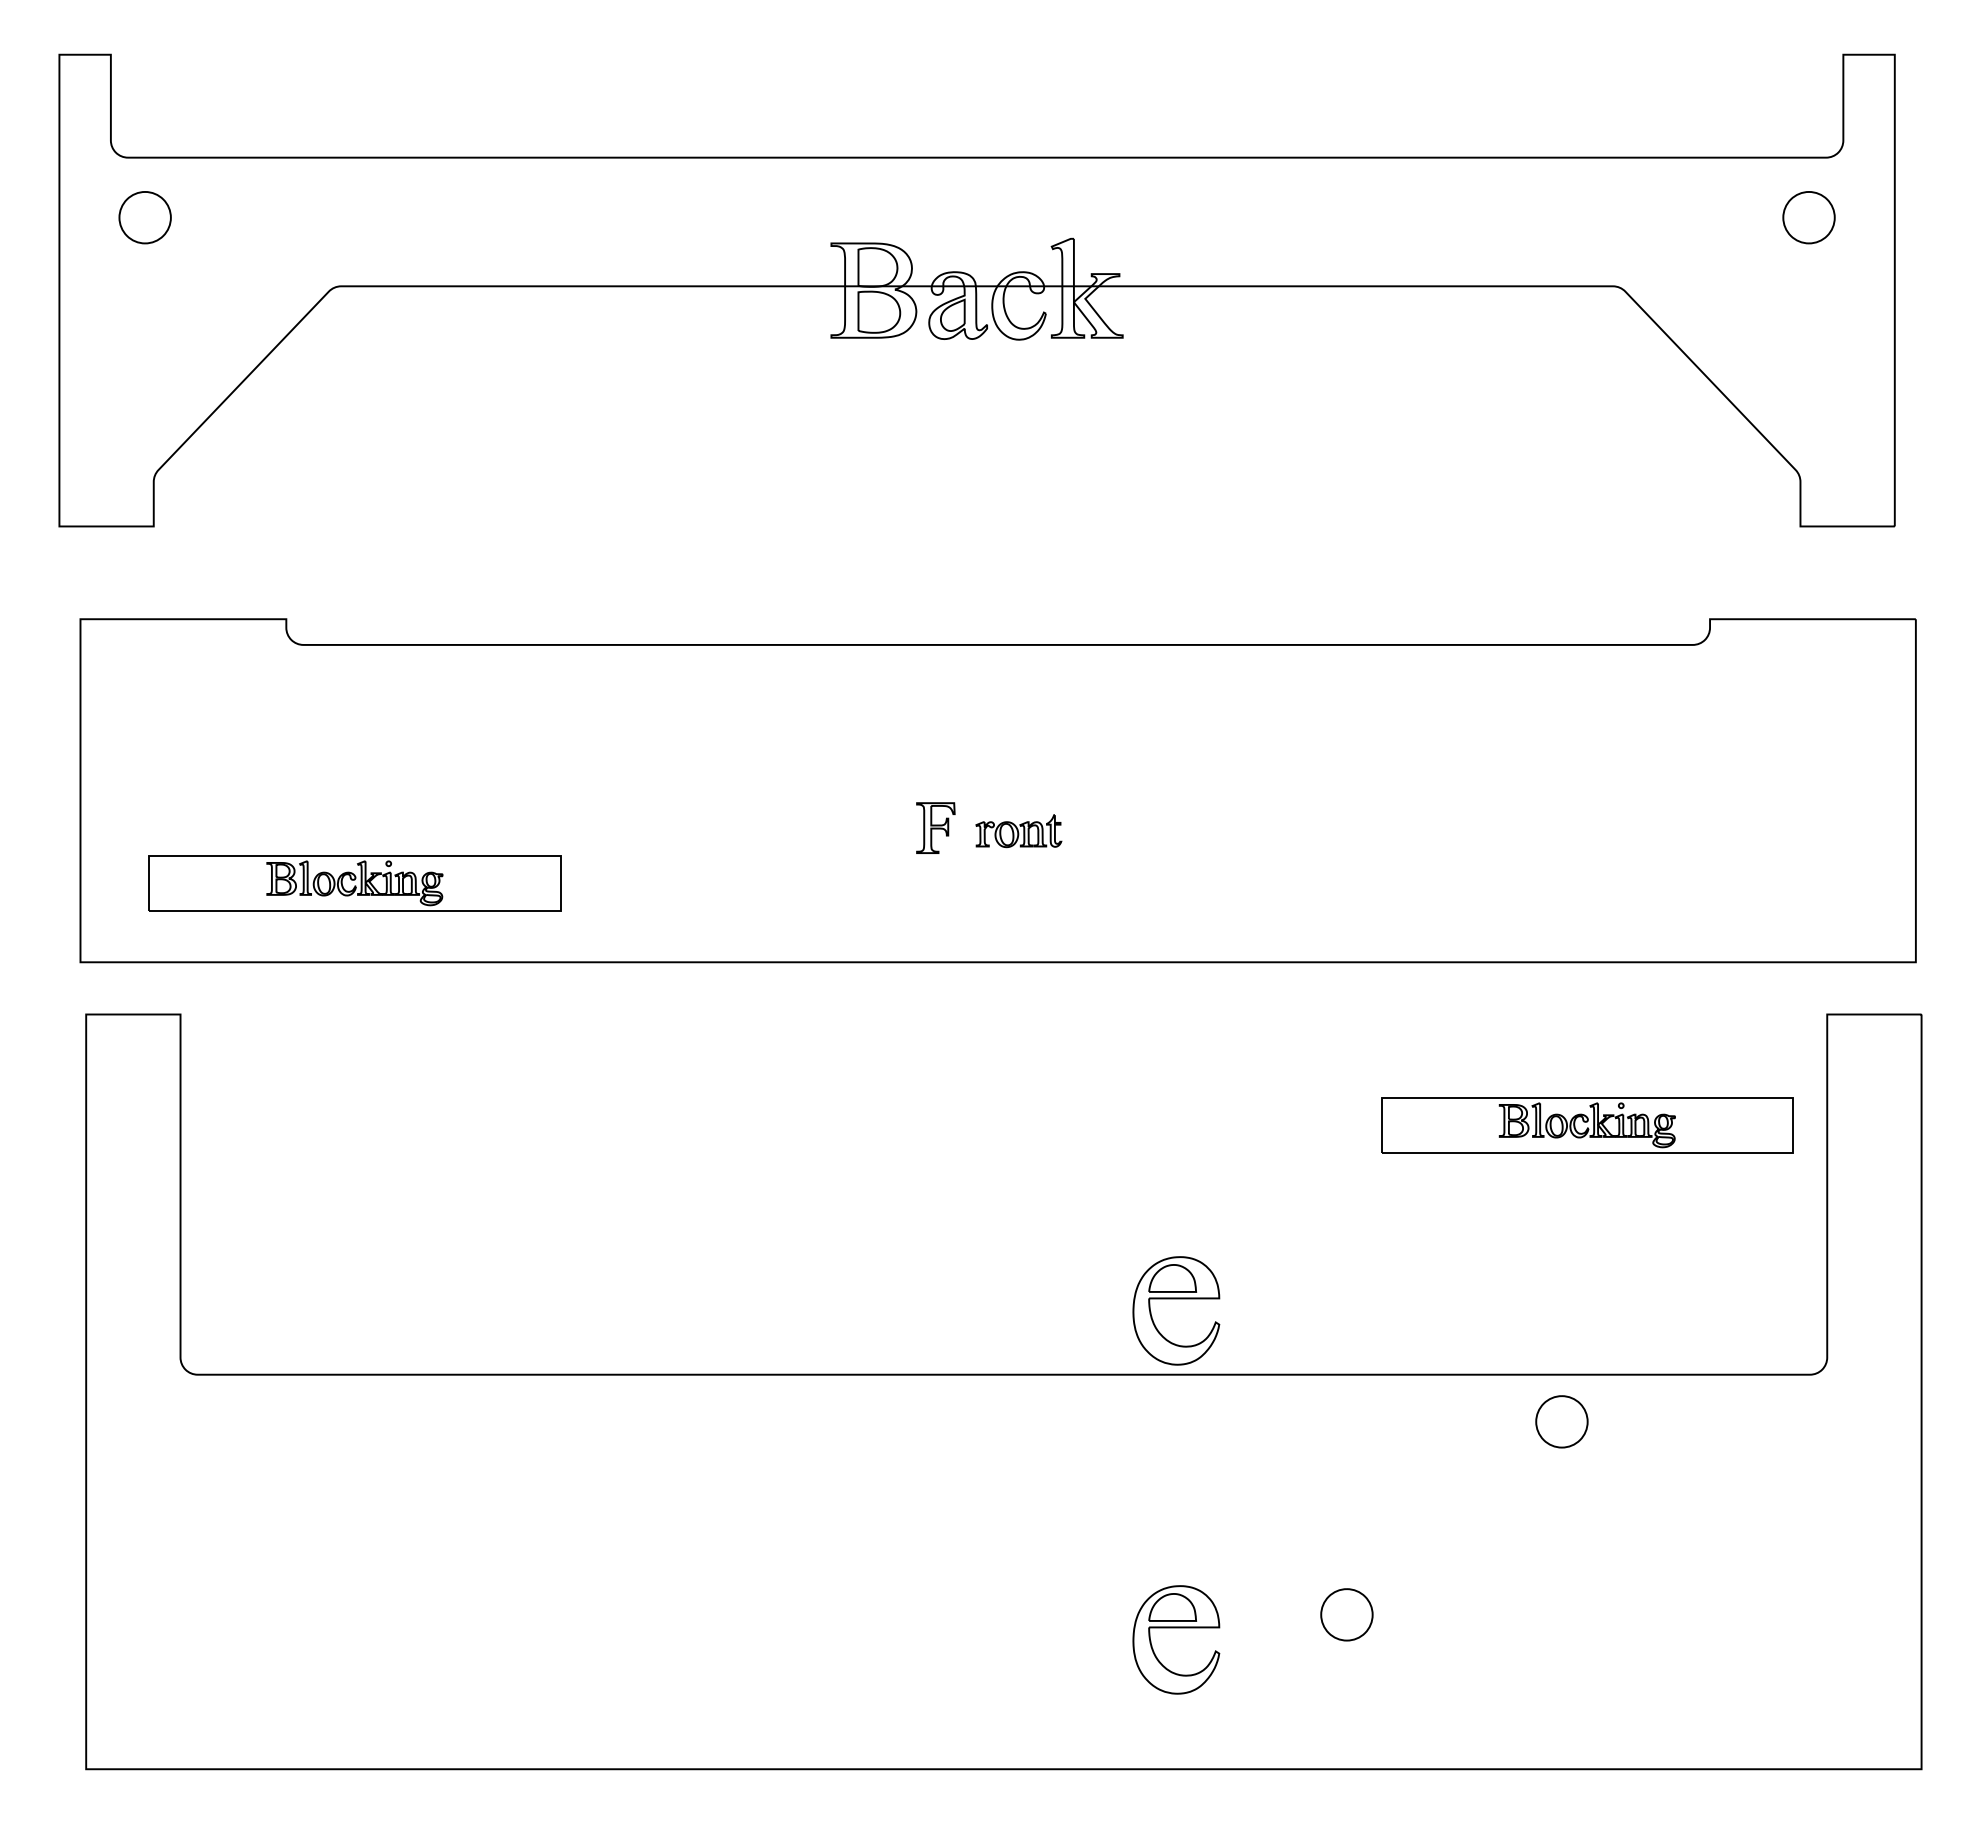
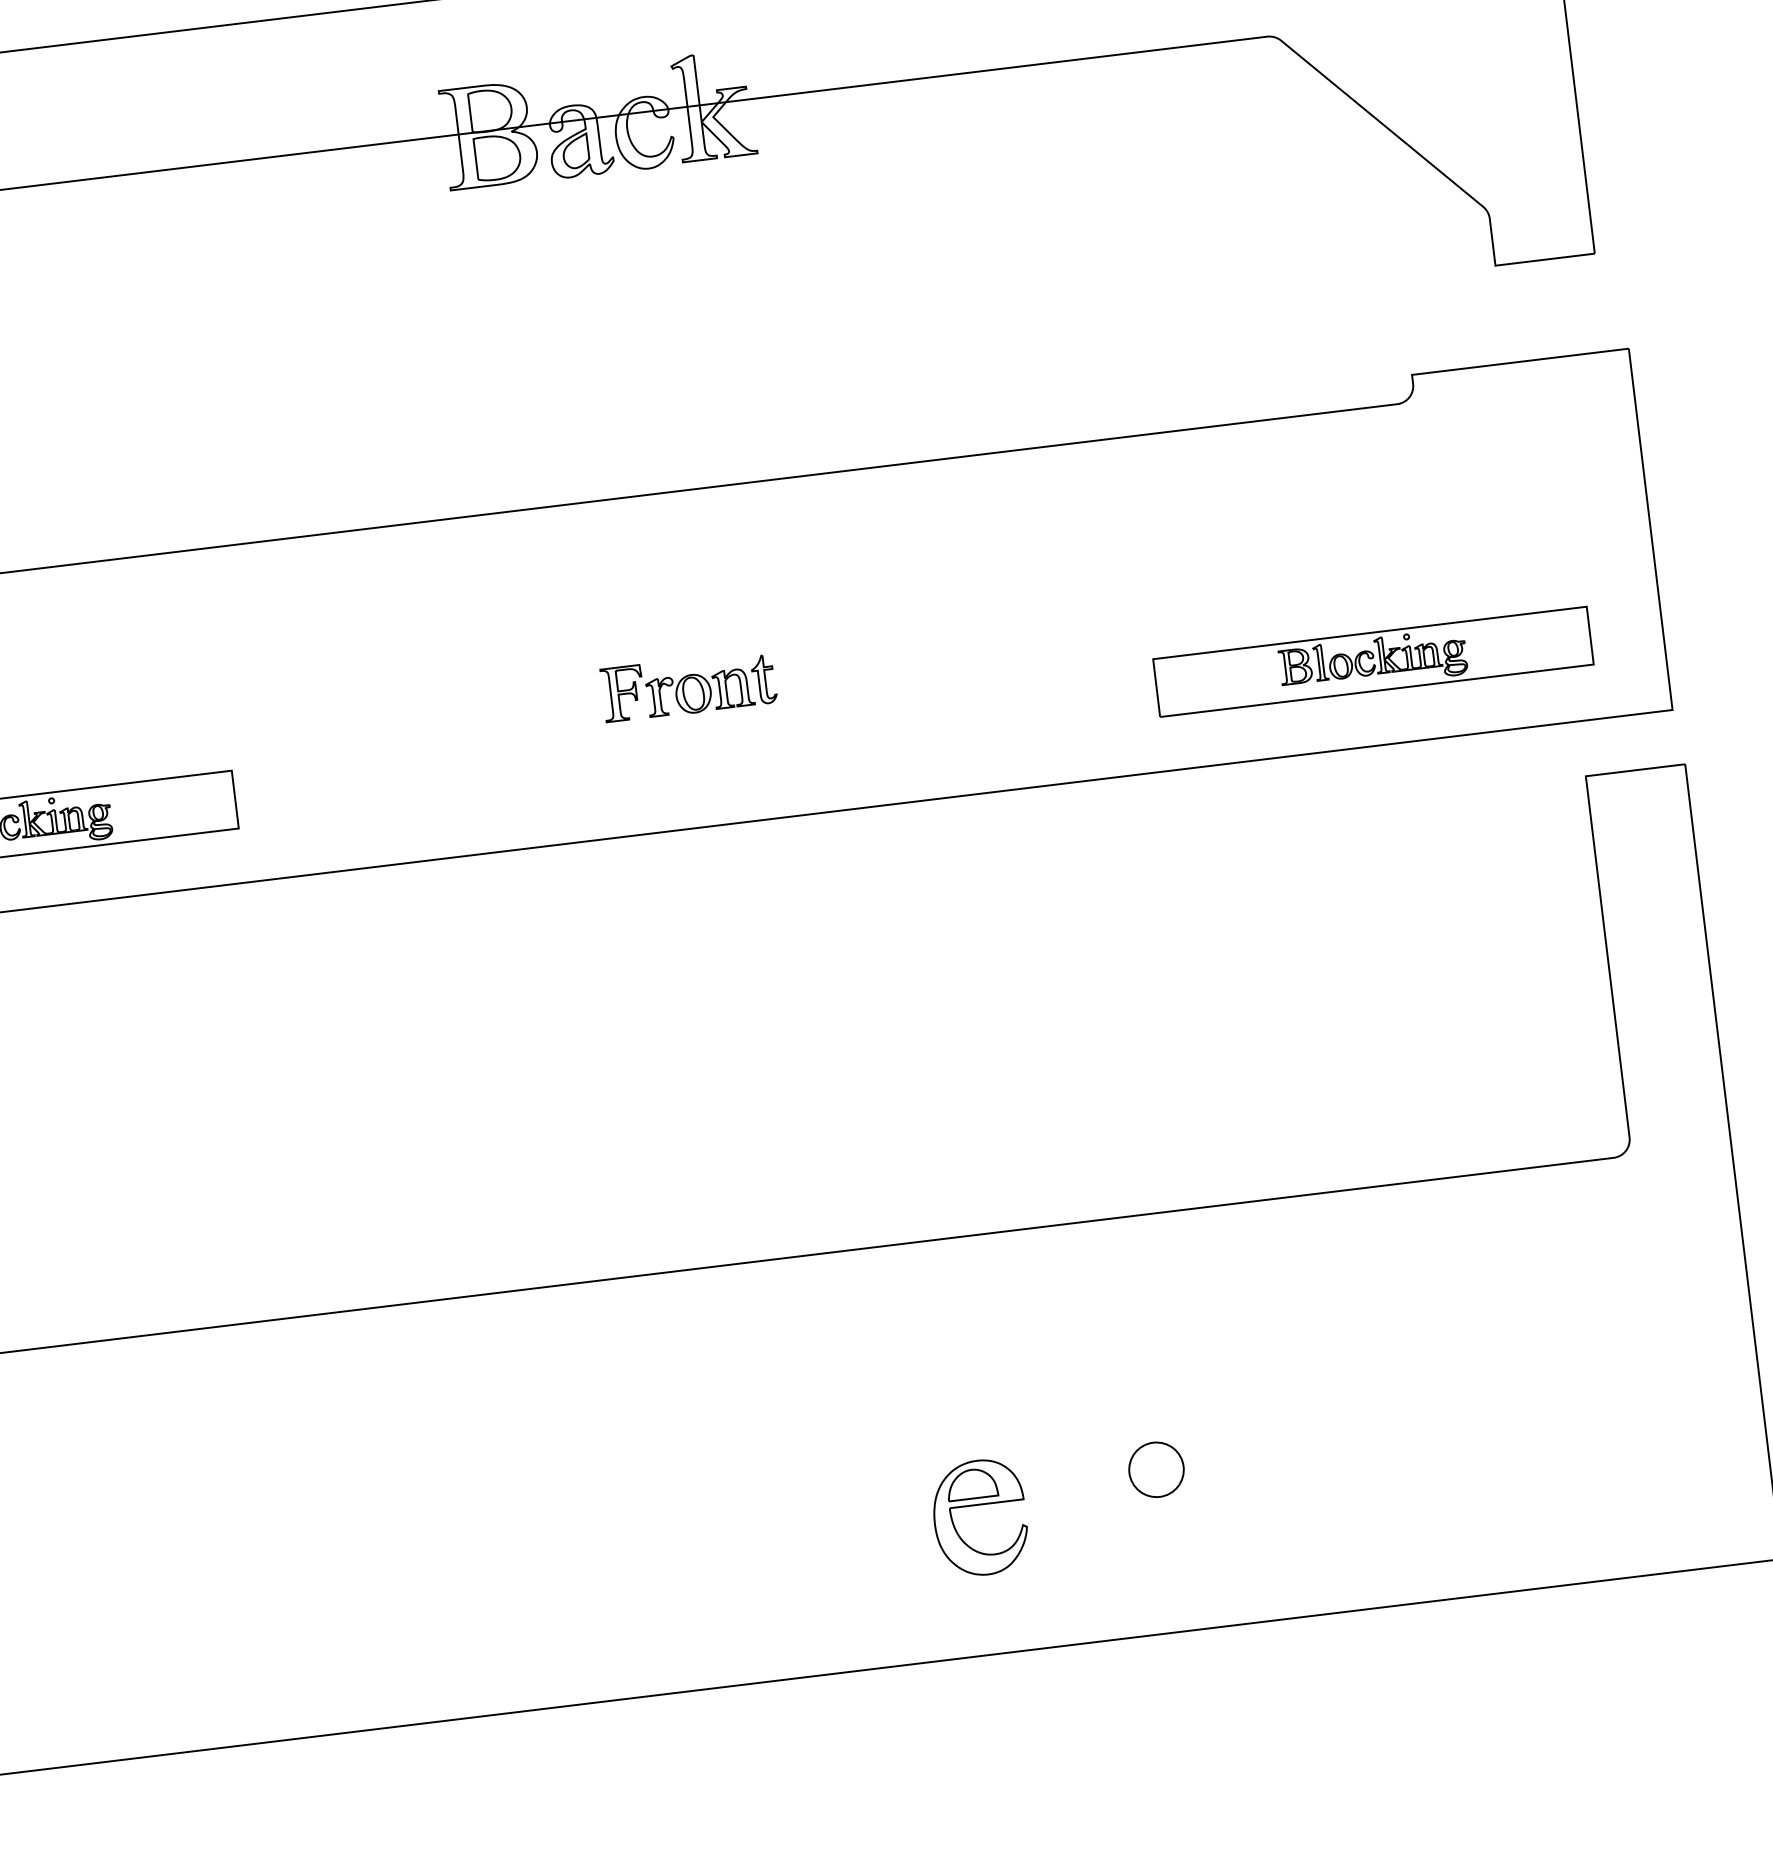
part: (1018, 830) -> (710, 685), size x1.43
part: (1587, 1125) -> (1373, 661), moved
part: (1176, 1299) -> (936, 1159), removed
part: (1561, 1421) -> (1357, 1238), removed

